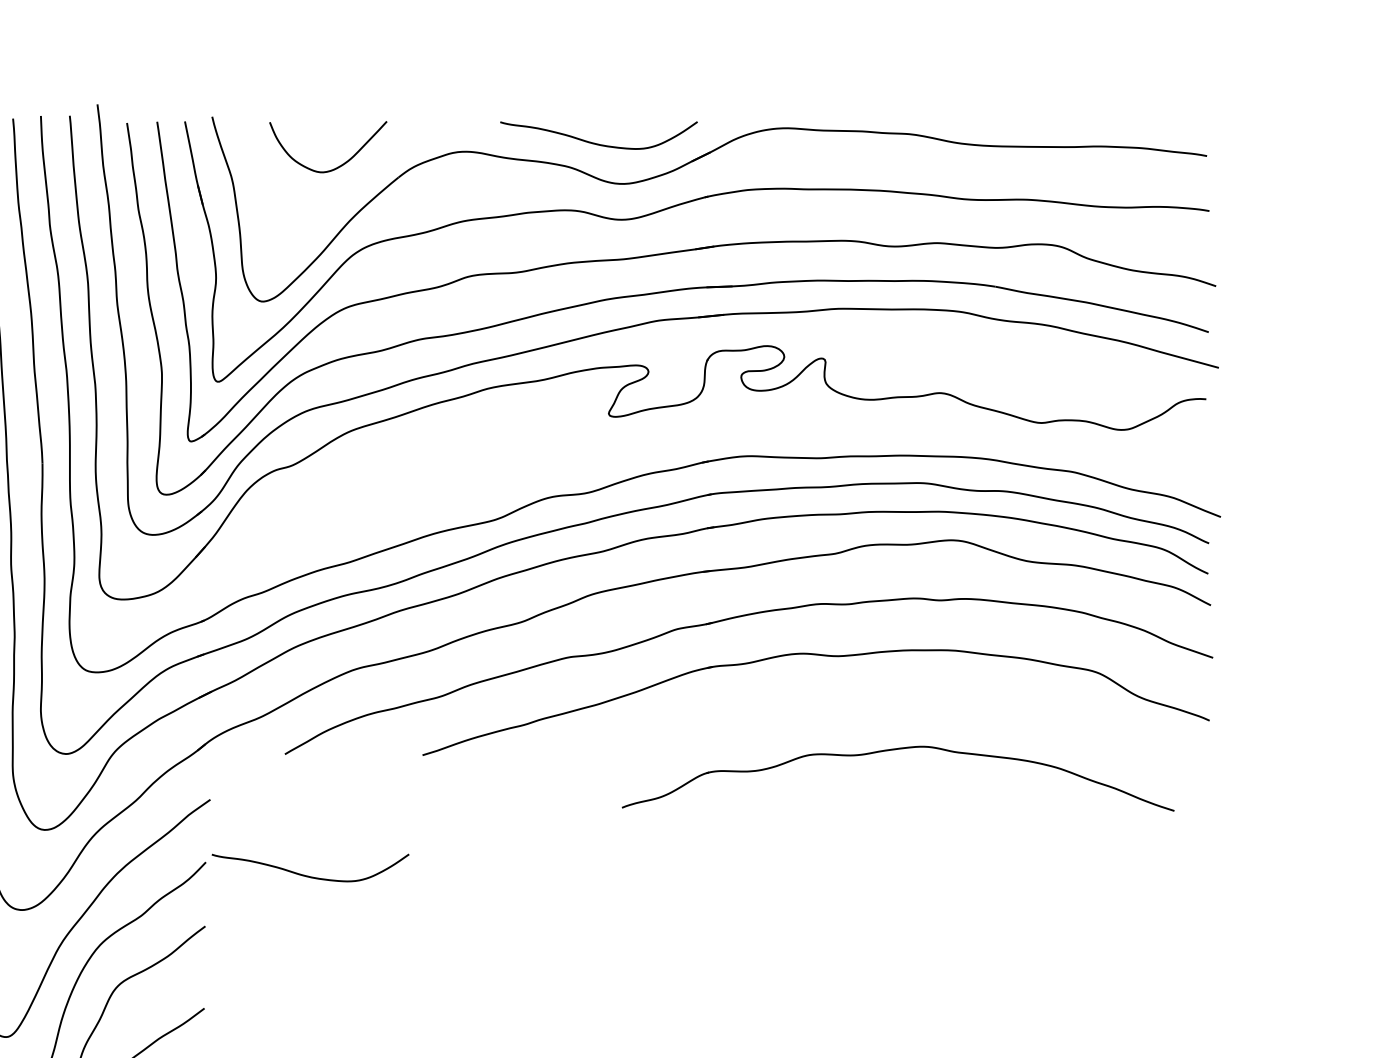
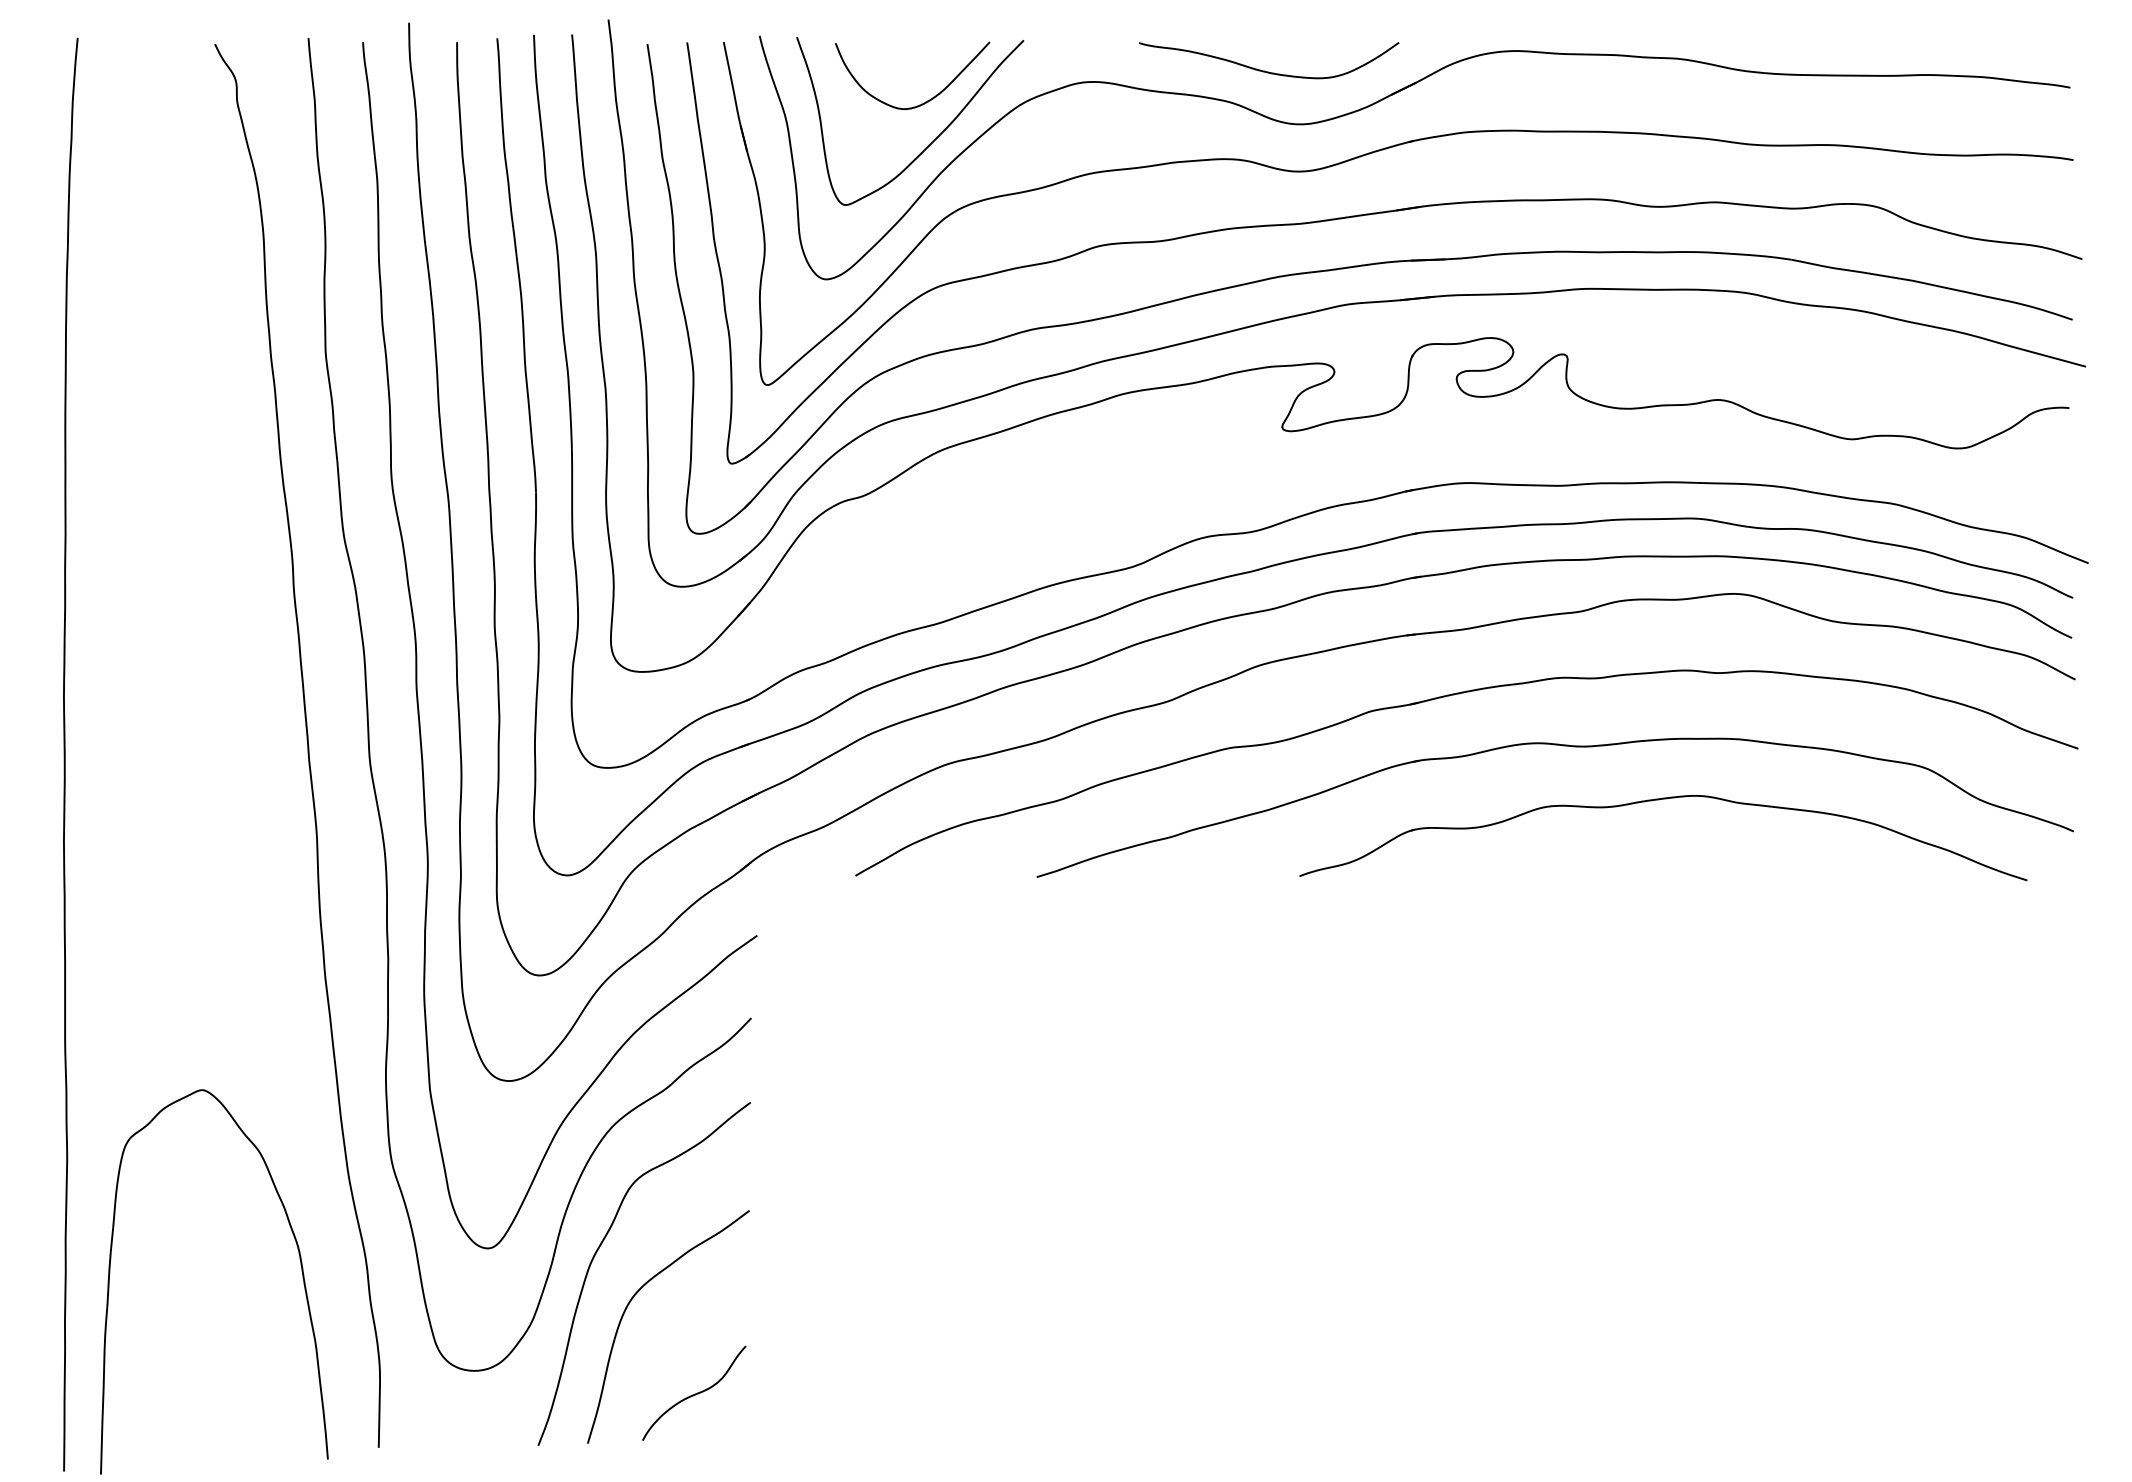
curve: (338, 200) -> (926, 146), added
part: (895, 750) -> (1659, 800), moved
curve: (310, 876) -> (889, 1036), removed

